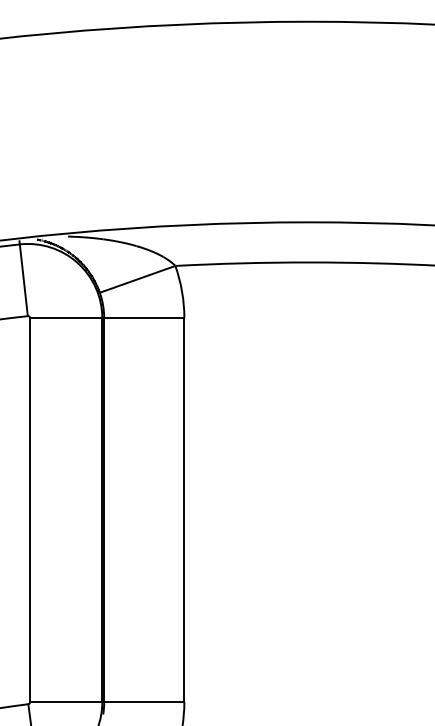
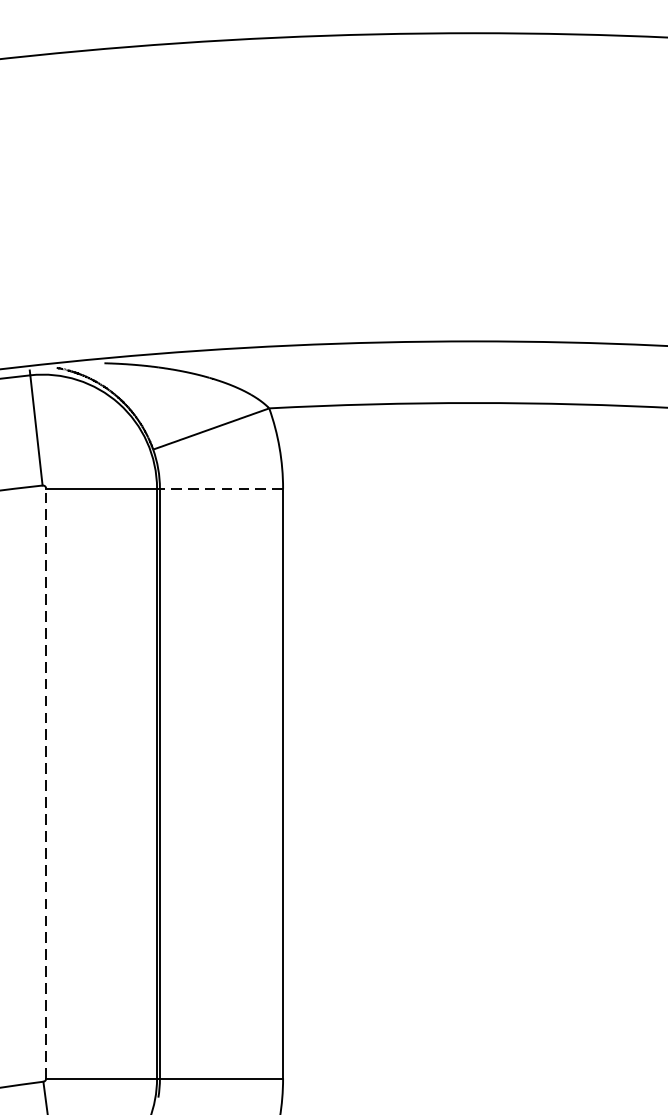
line: (143, 318) -> (220, 489), solid -> dashed
line: (30, 510) -> (46, 784), solid -> dashed

